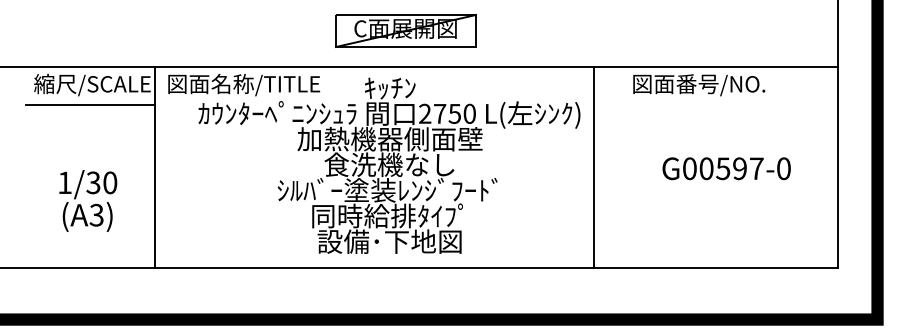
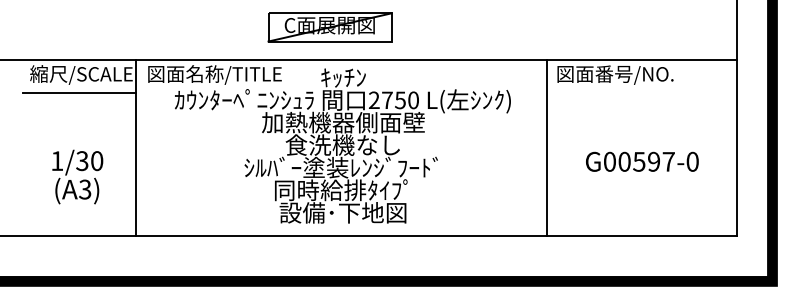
part: (405, 30) -> (329, 26), moved
line: (593, 167) -> (547, 147), moved
text: (726, 168) -> (642, 161), moved

